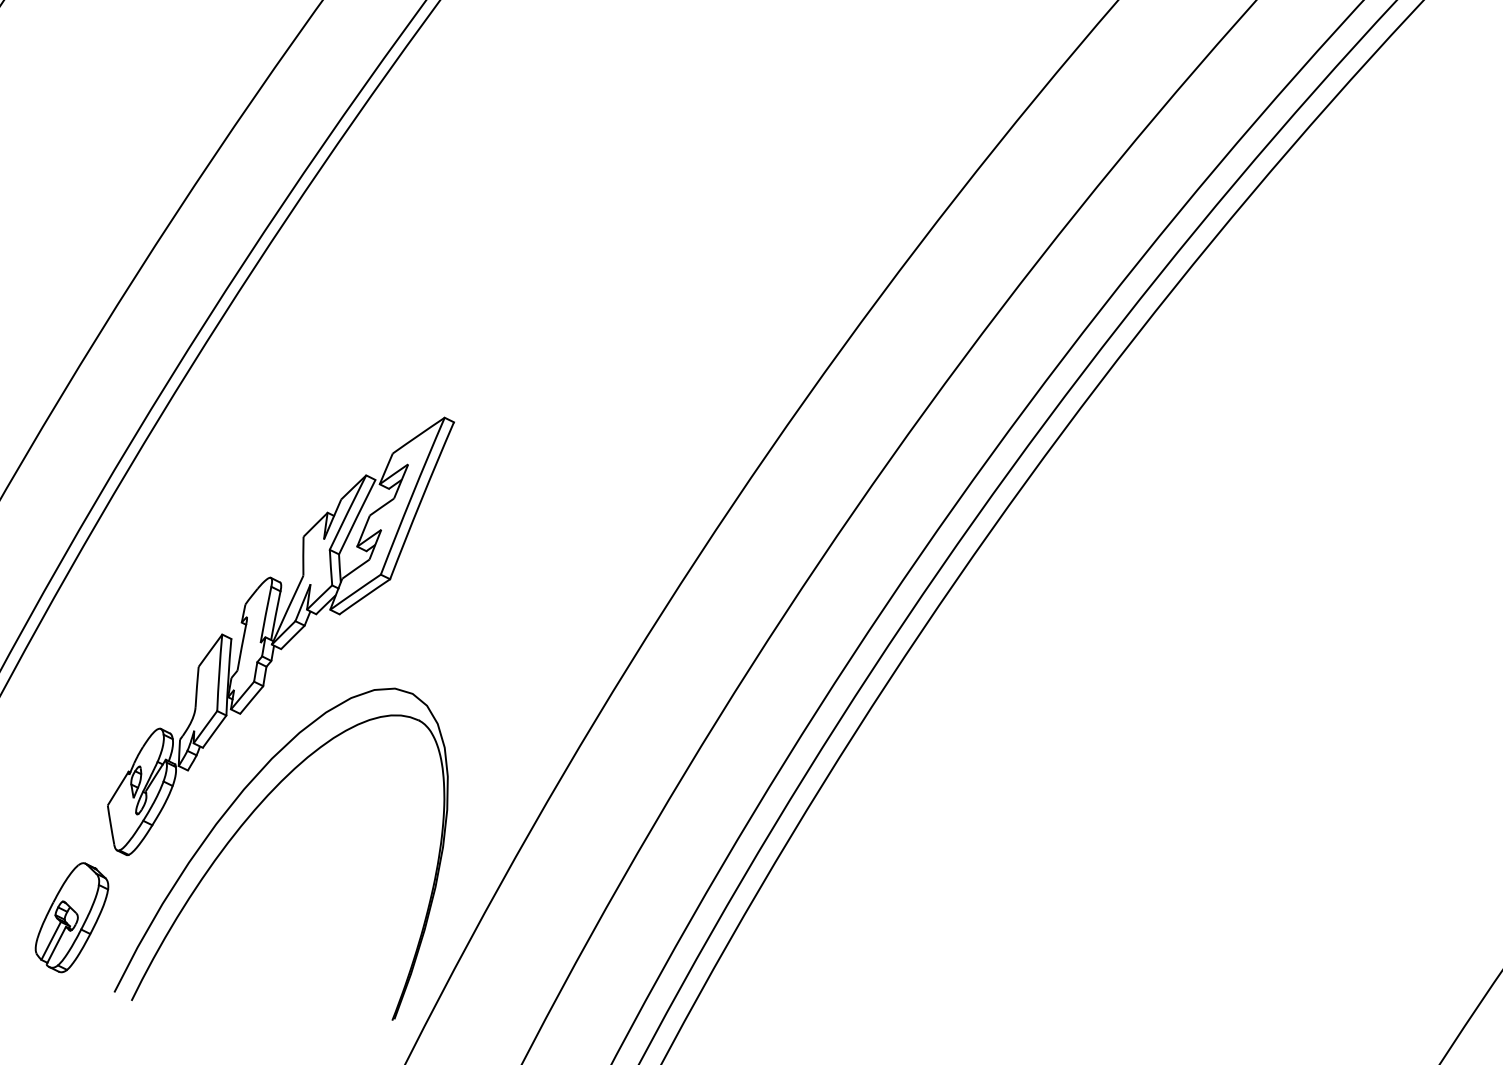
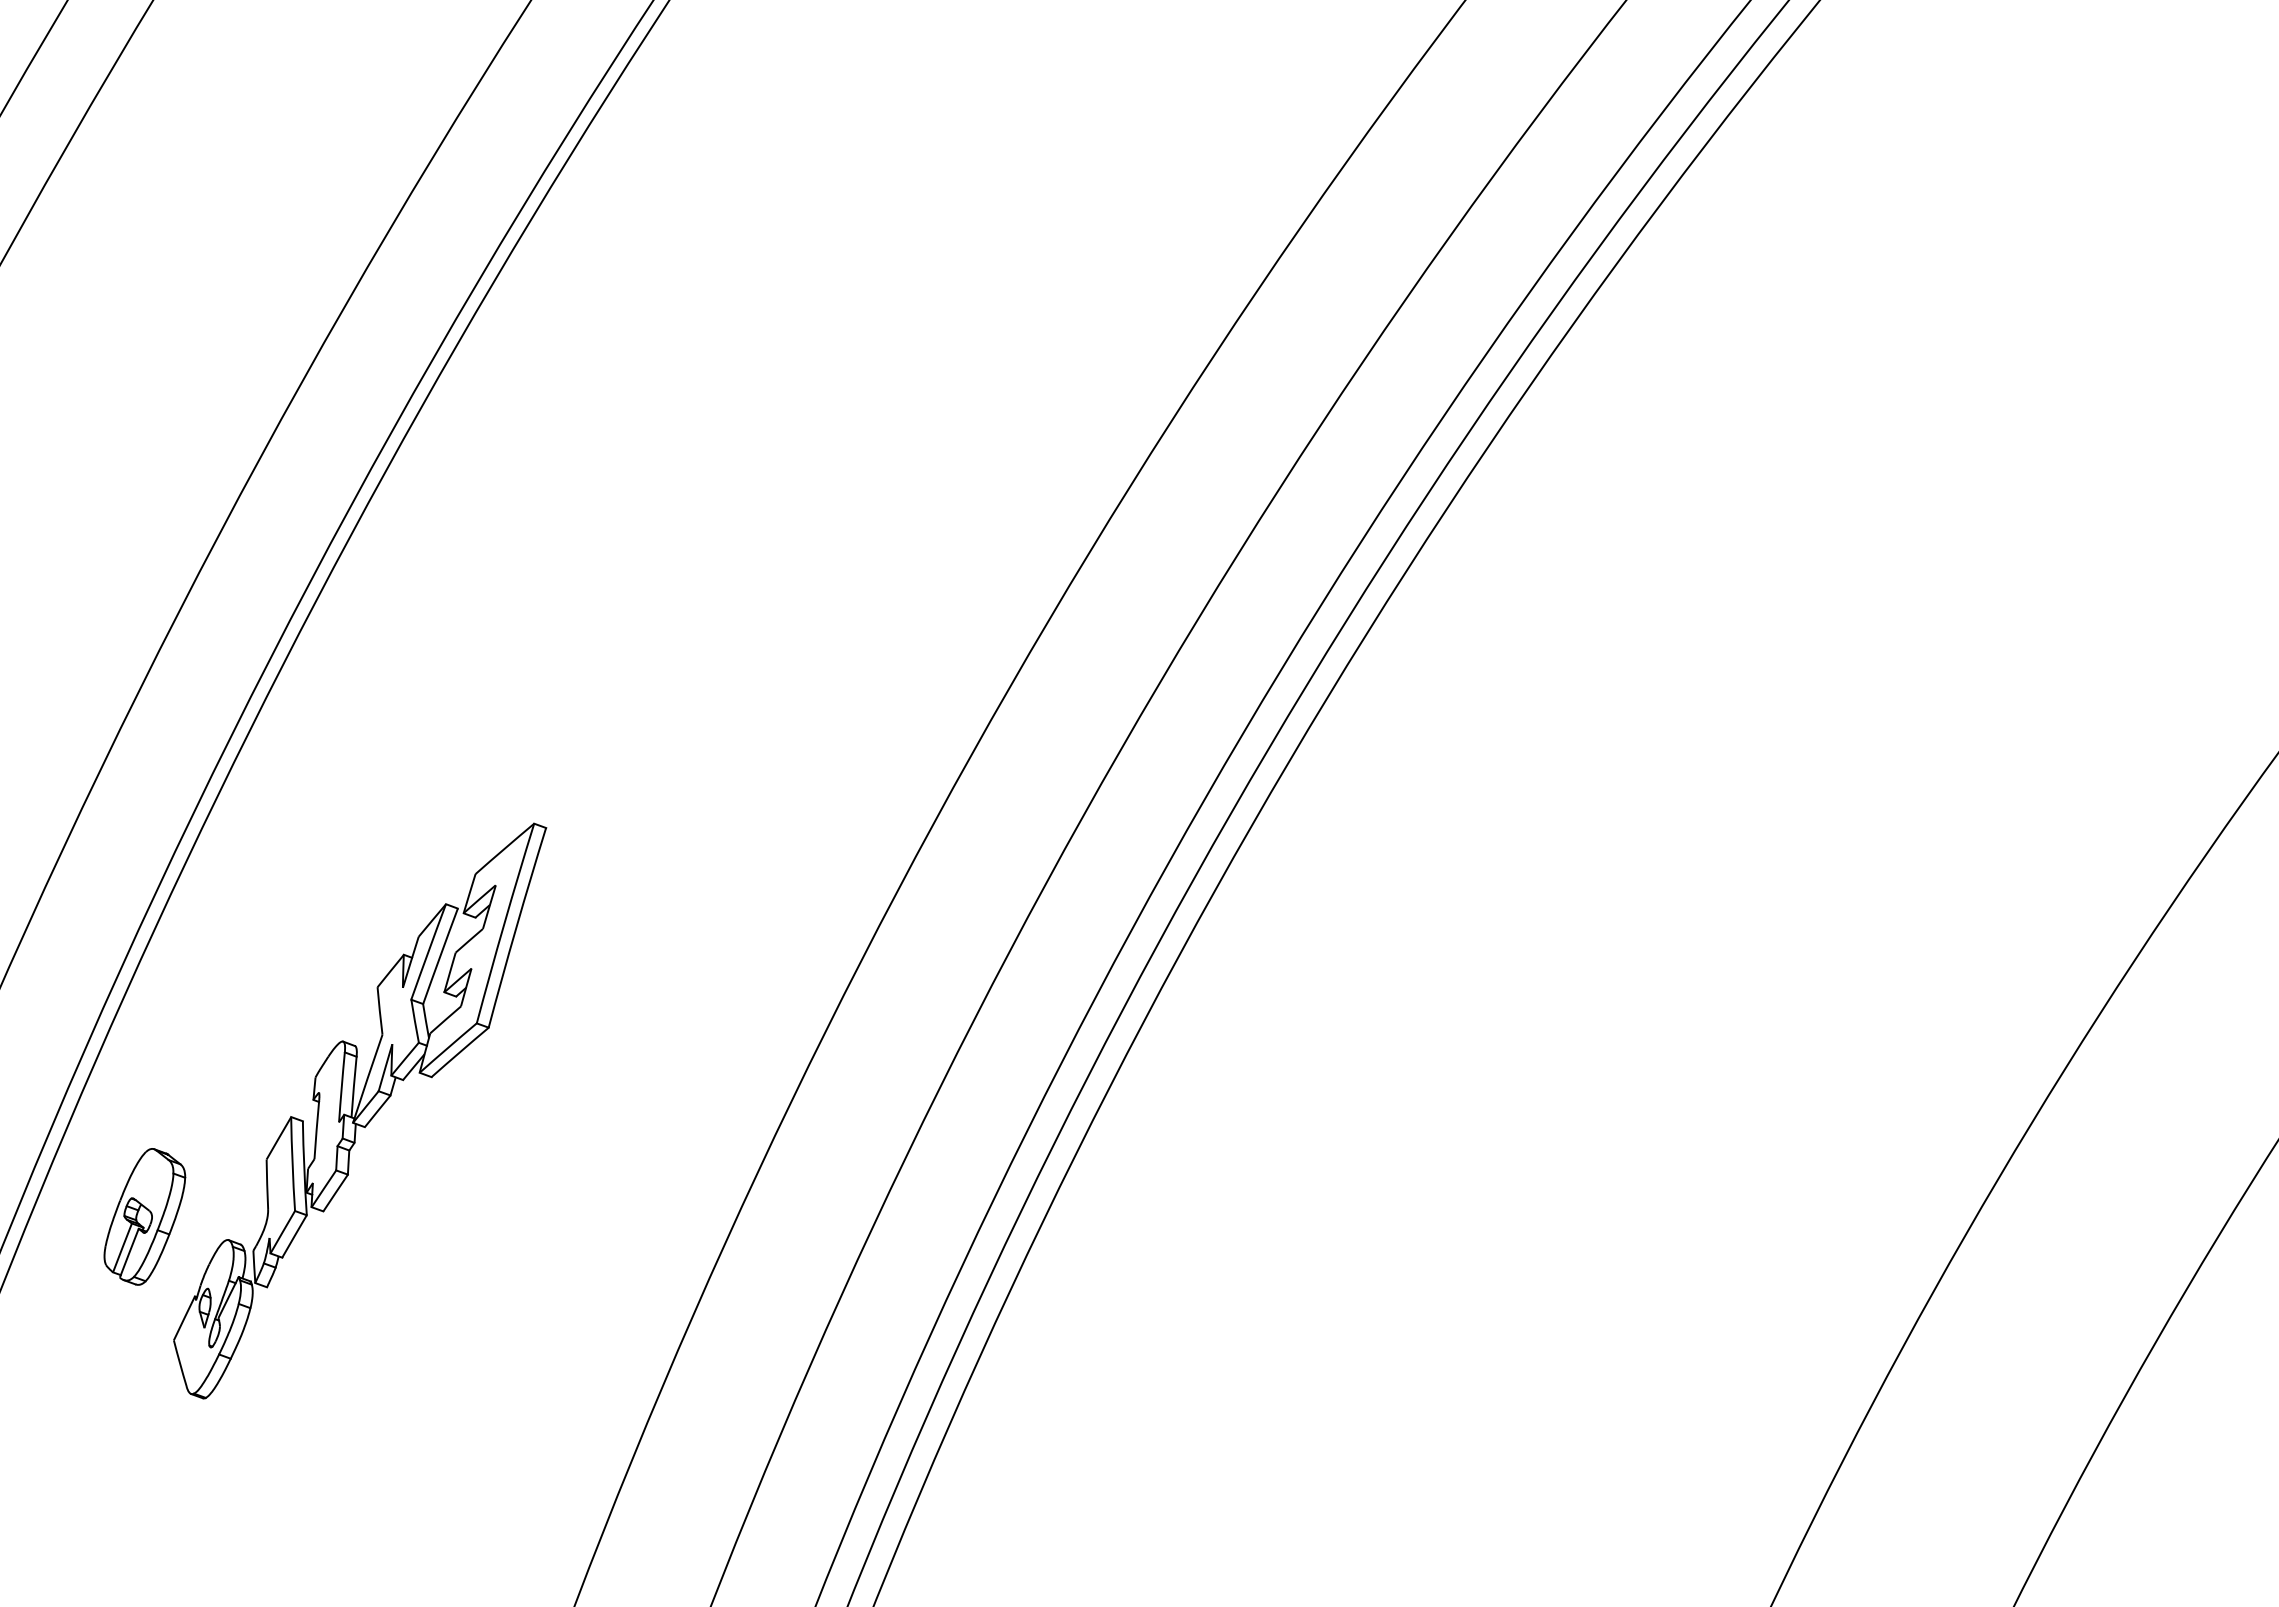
part: (249, 817) -> (348, 1336), removed
part: (71, 917) -> (144, 1216), moved

